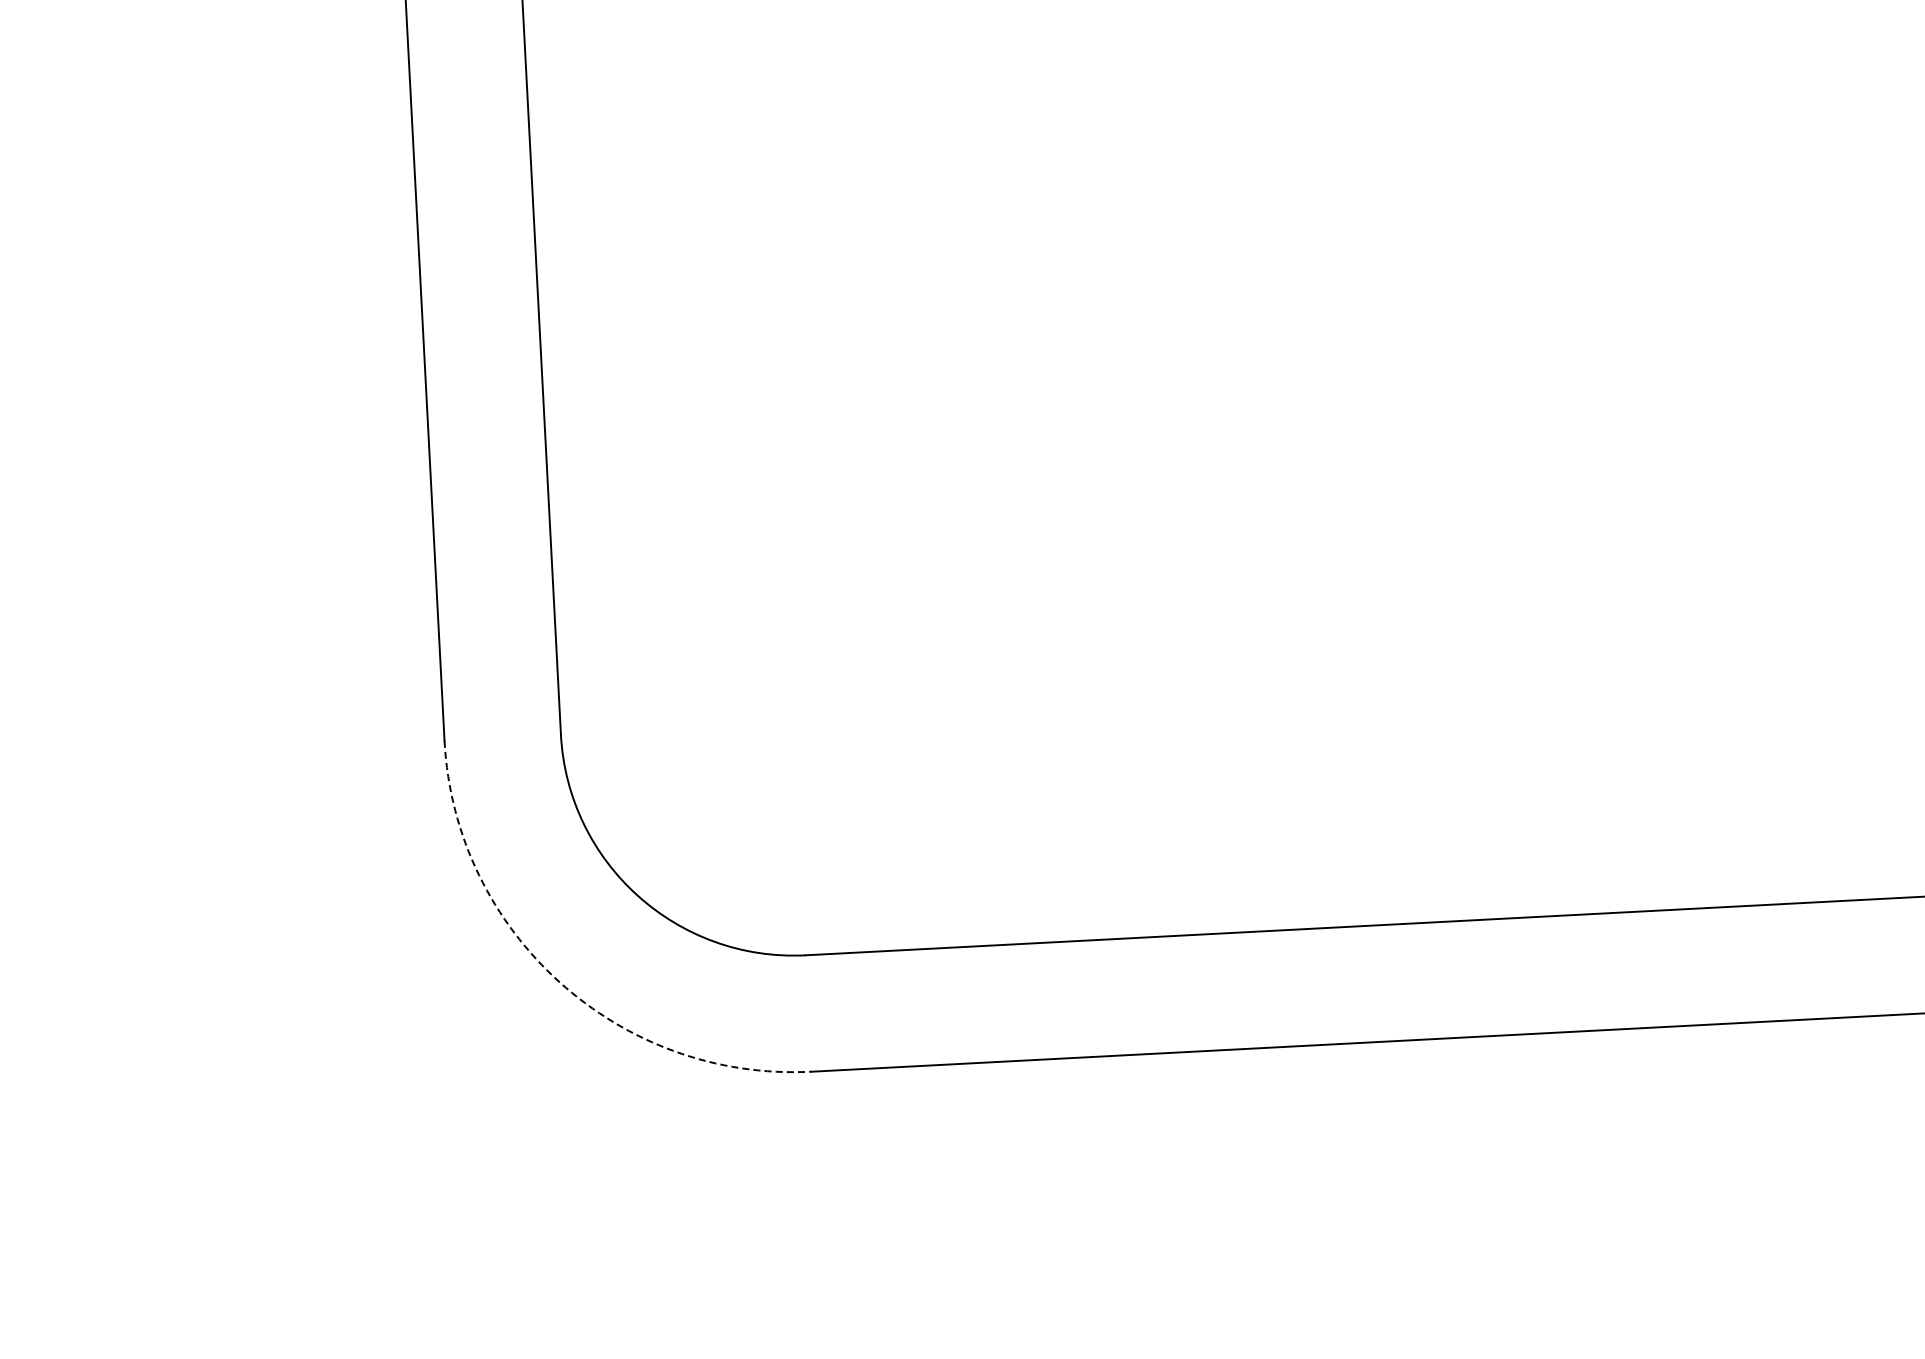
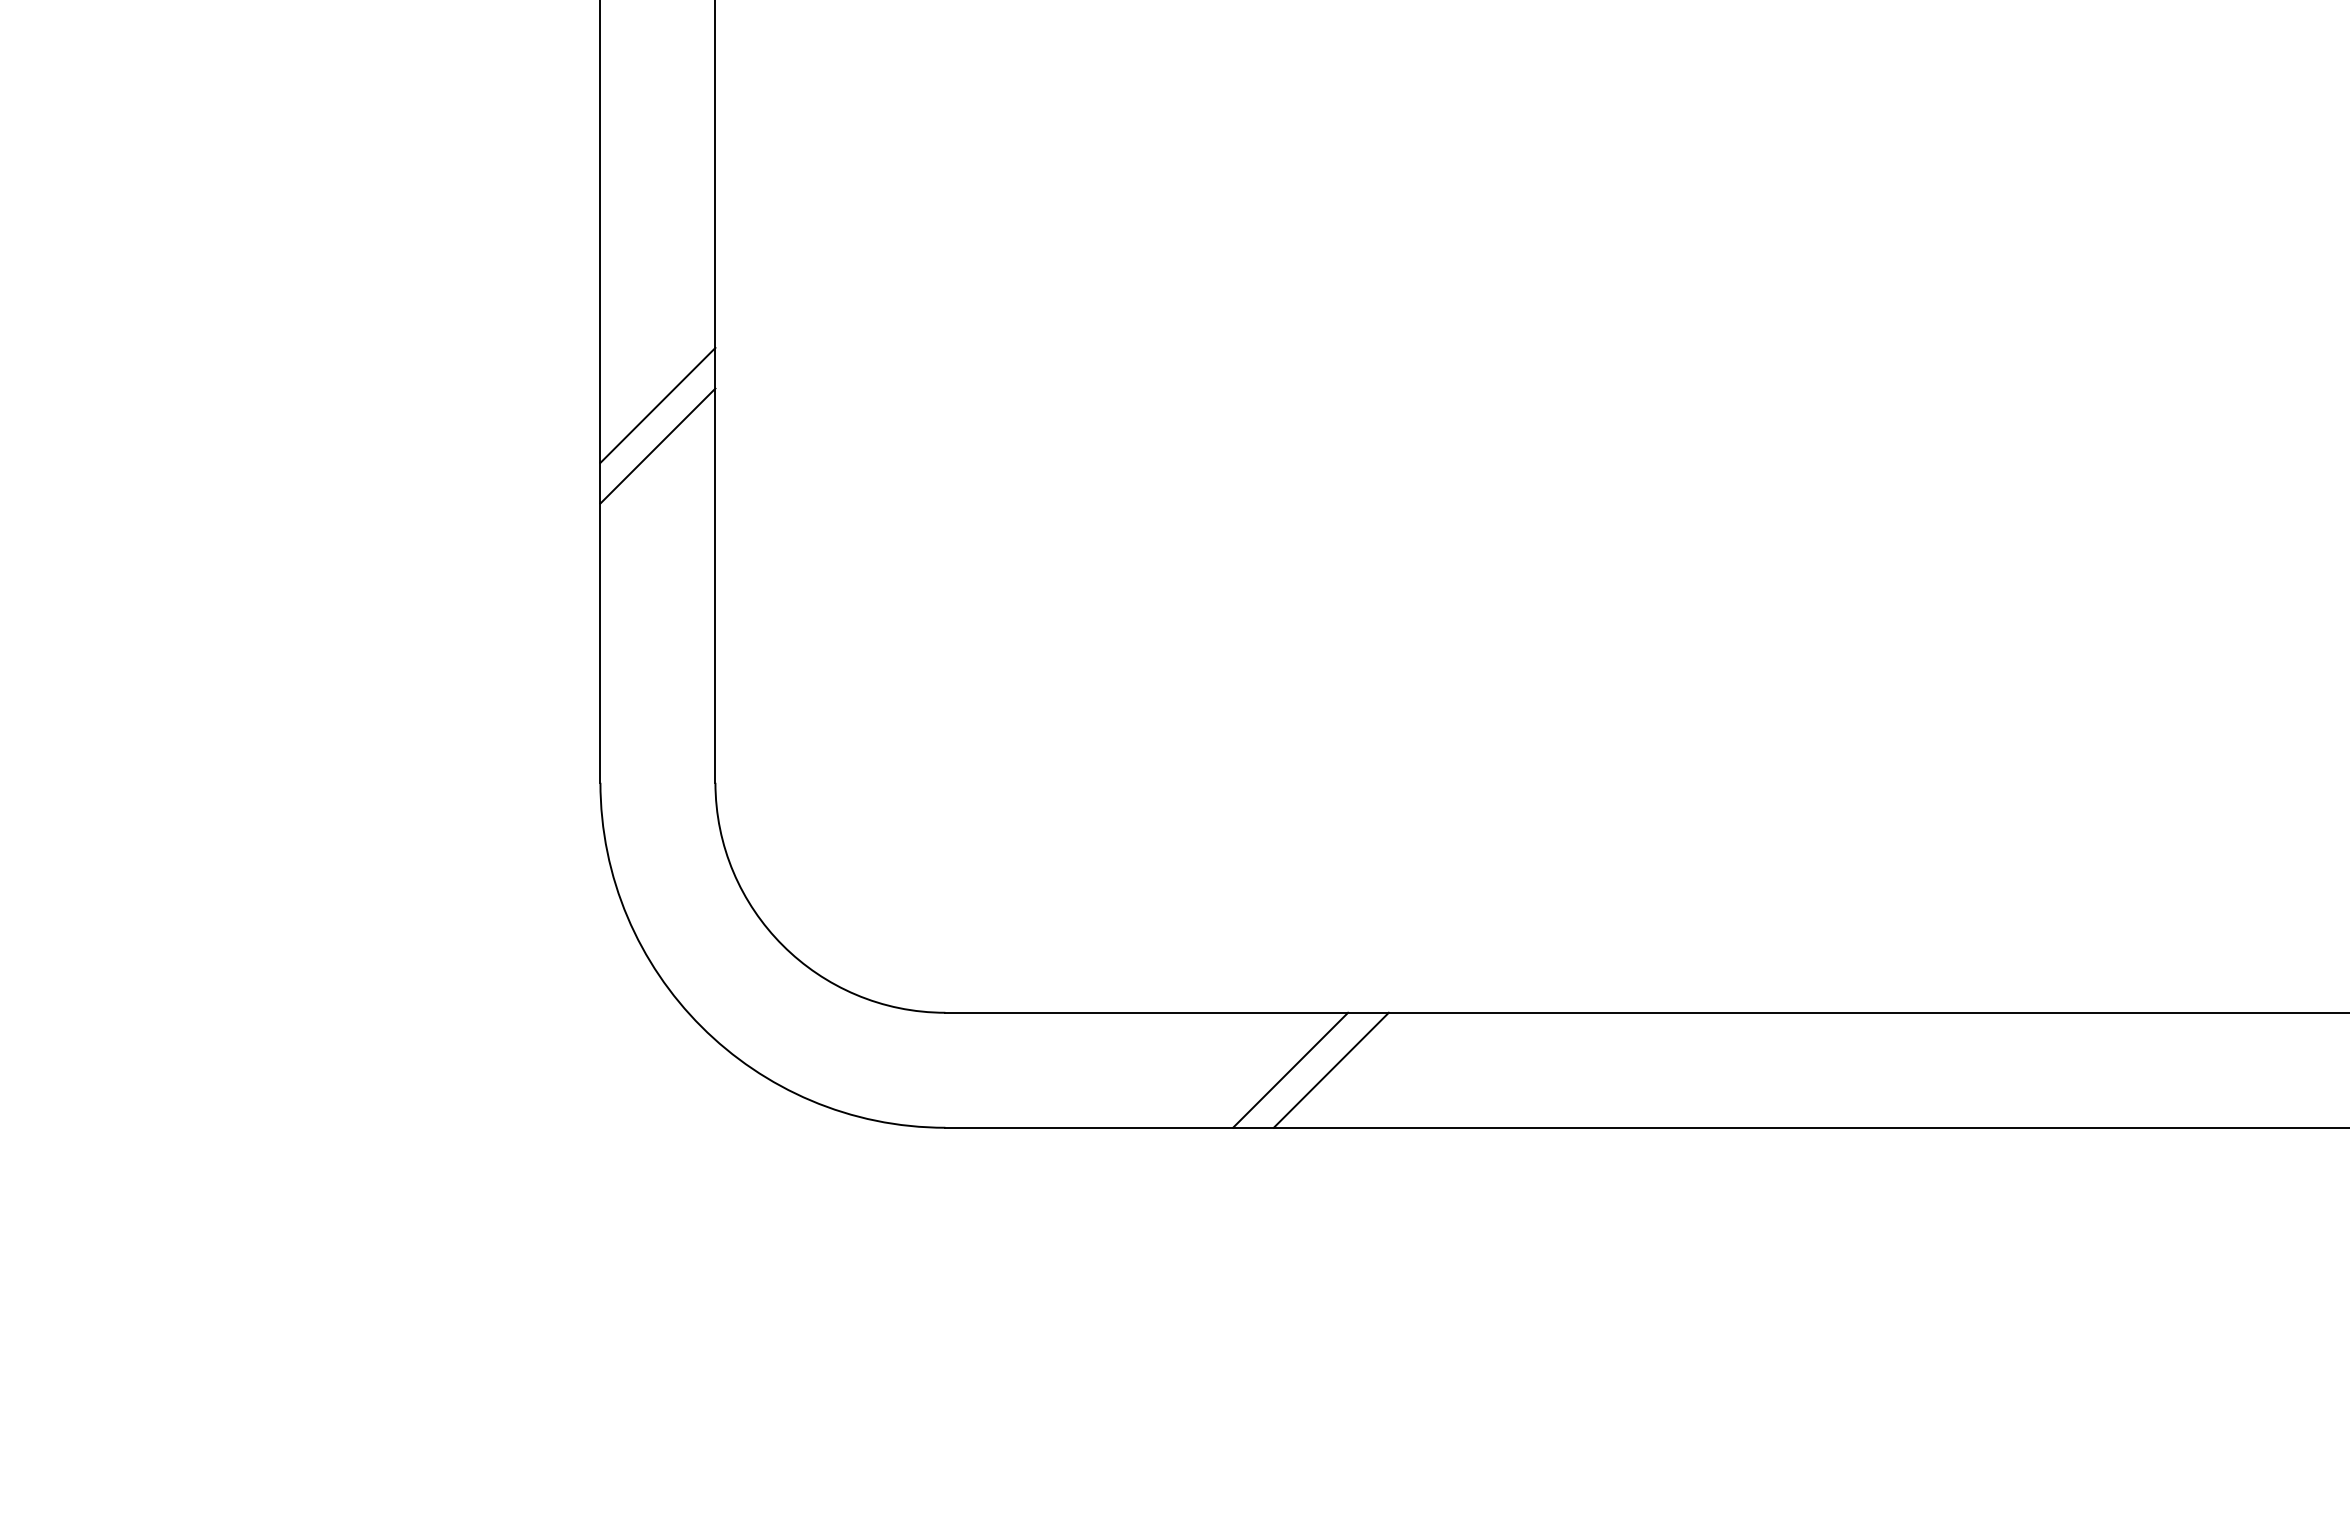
line: (482, 354) -> (657, 404), added
line: (484, 396) -> (657, 445), added
arc: (559, 982) -> (701, 1026), dashed -> solid
line: (1198, 992) -> (1330, 1069), added
line: (1158, 994) -> (1290, 1069), added

